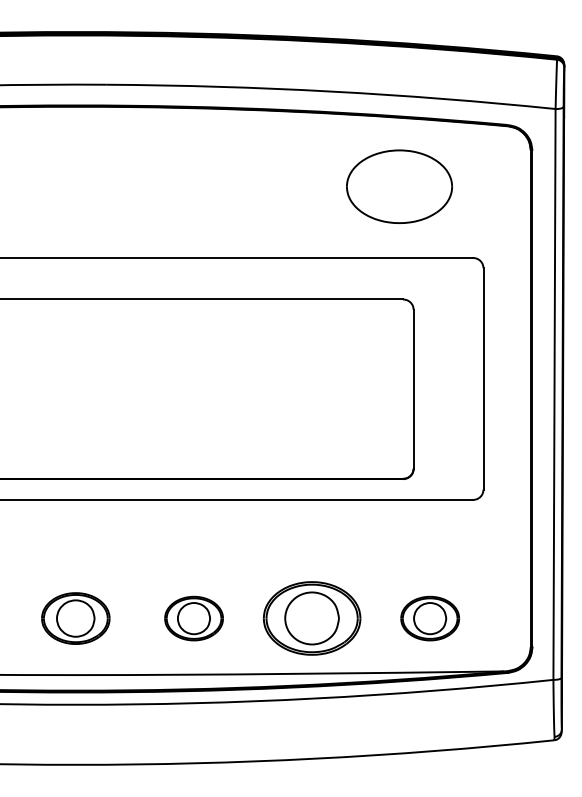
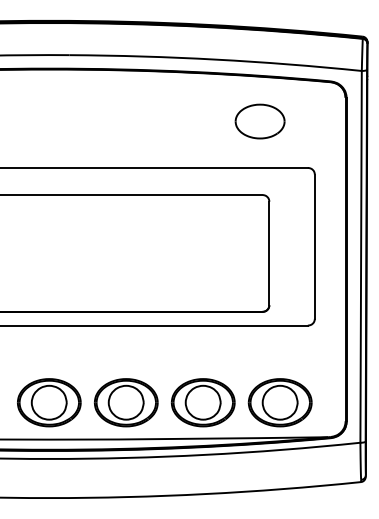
part: (398, 186) -> (259, 121), size x0.71
part: (76, 618) -> (49, 402), size x1.43
part: (194, 618) -> (126, 402), size x1.67
part: (429, 618) -> (279, 402), size x1.67

